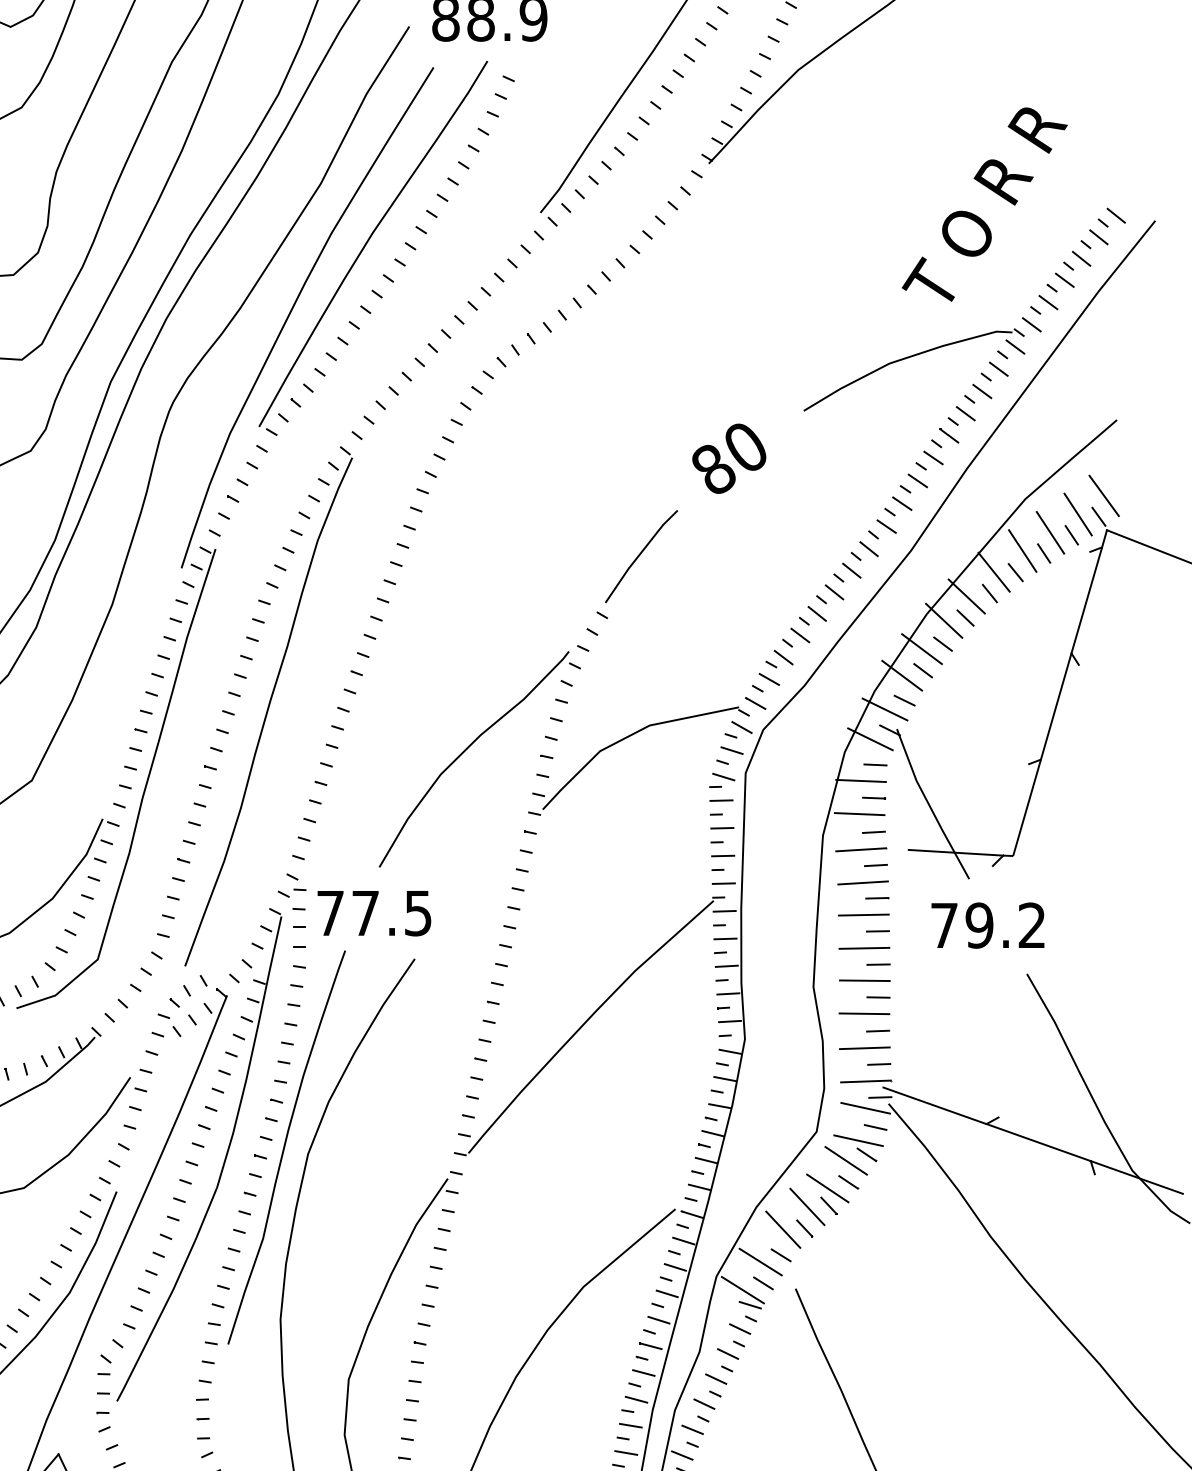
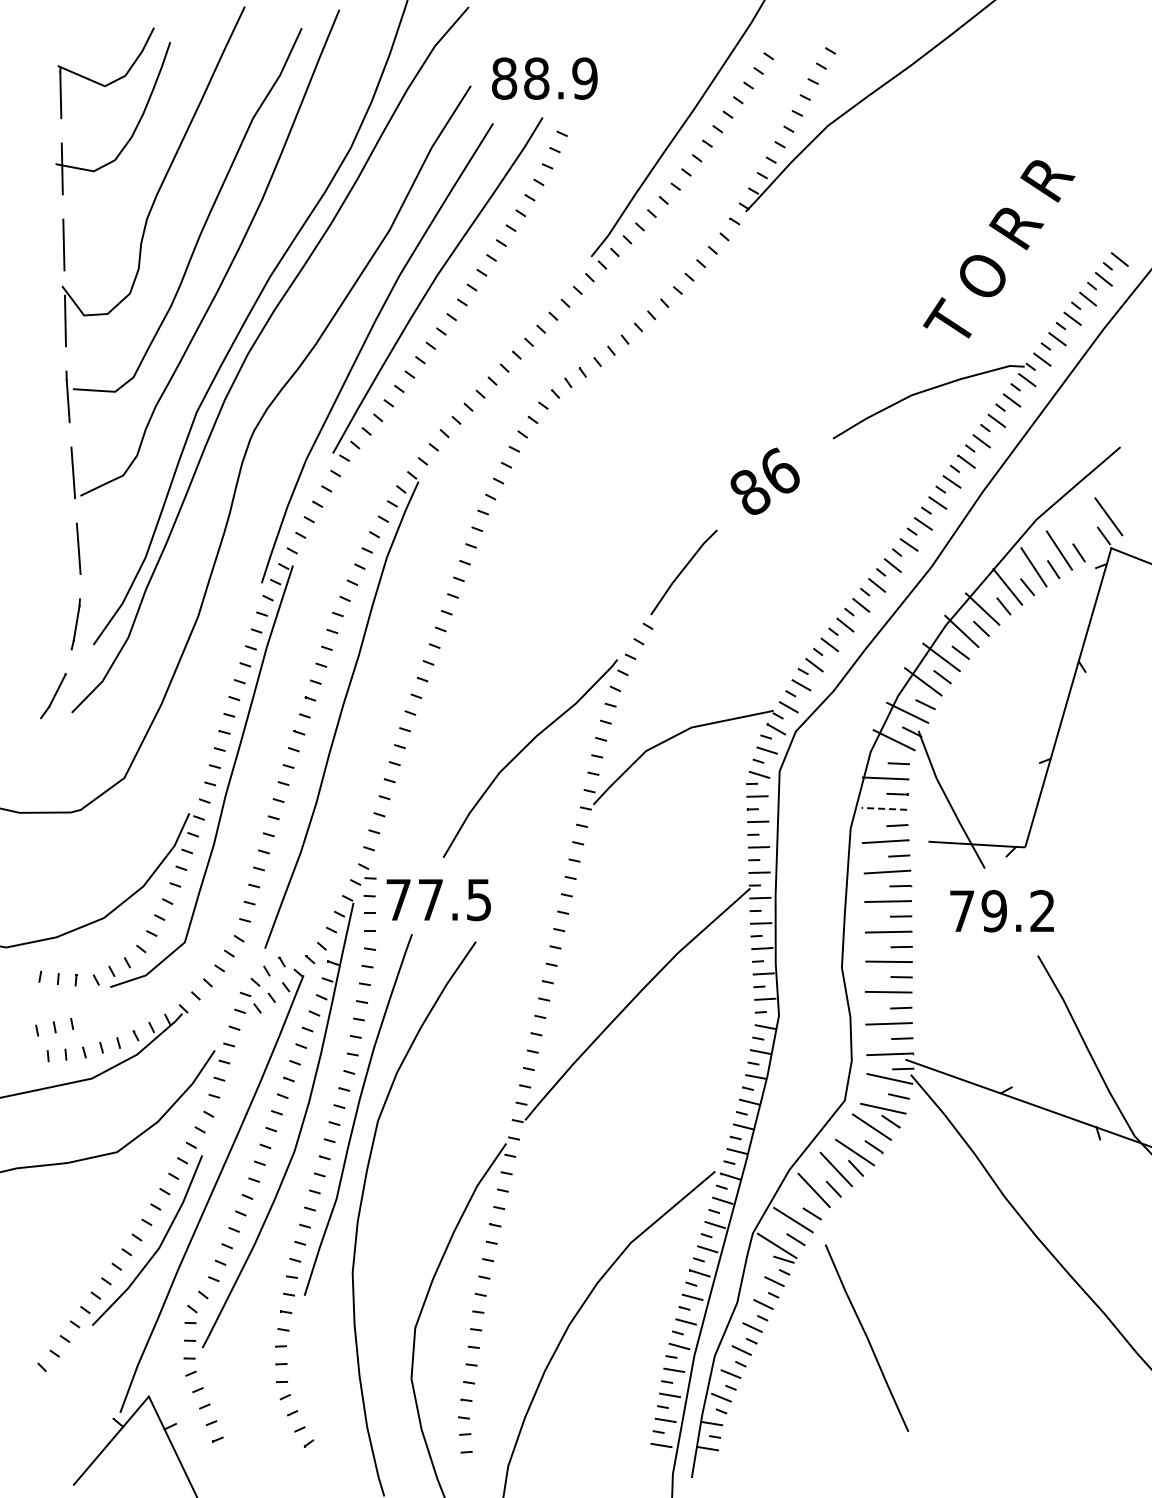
text: (746, 445) -> (780, 470), 80 -> 86
line: (1077, 514) -> (1084, 533), removed
line: (859, 813) -> (884, 808), solid -> dashed

